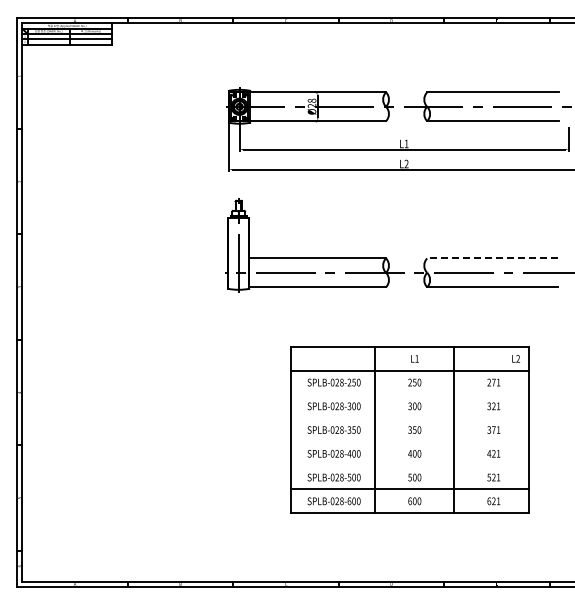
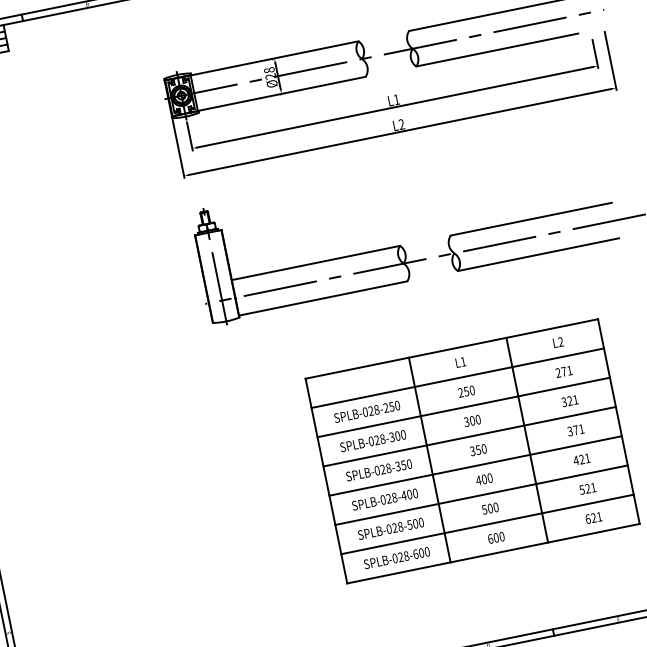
line: (492, 258) -> (531, 219), dashed -> solid
text: (515, 358) -> (557, 342), moved
line: (409, 394) -> (463, 407), added
line: (409, 418) -> (469, 437), added
line: (409, 441) -> (474, 465), added
line: (409, 465) -> (480, 495), added

